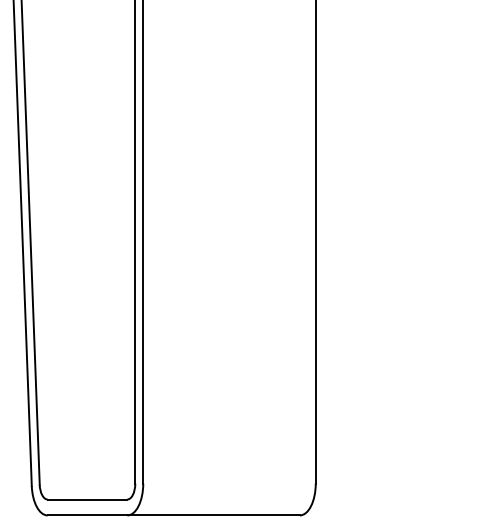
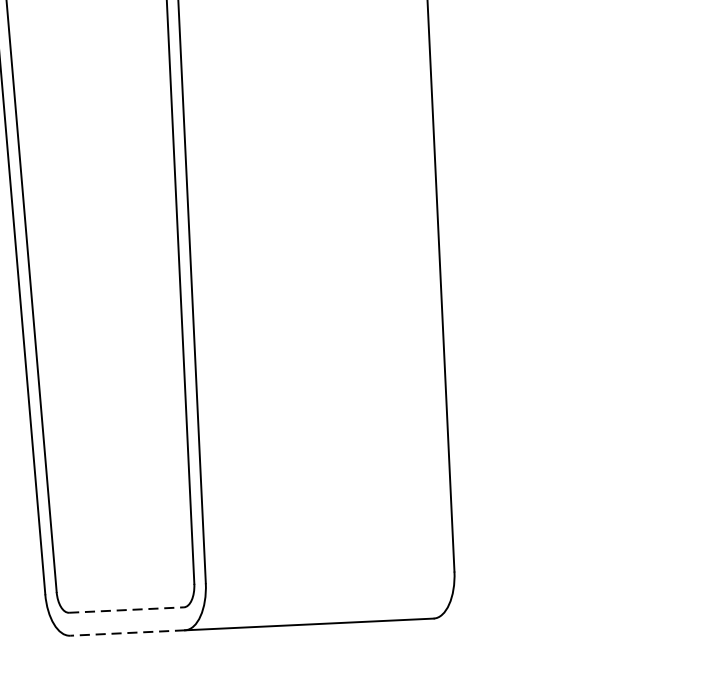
line: (87, 499) -> (126, 610), solid -> dashed
line: (87, 515) -> (127, 633), solid -> dashed

